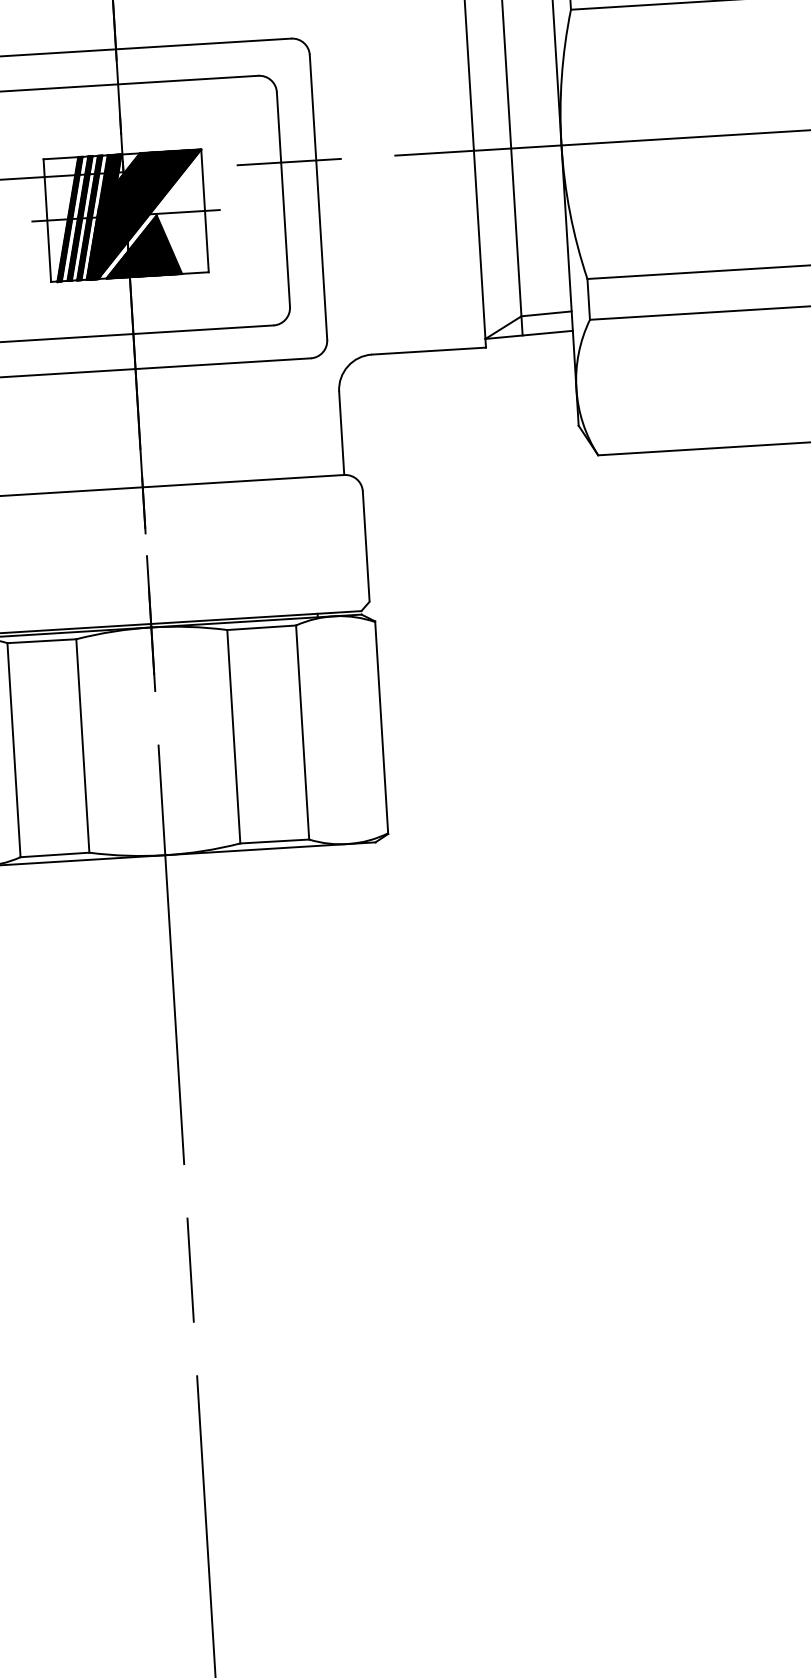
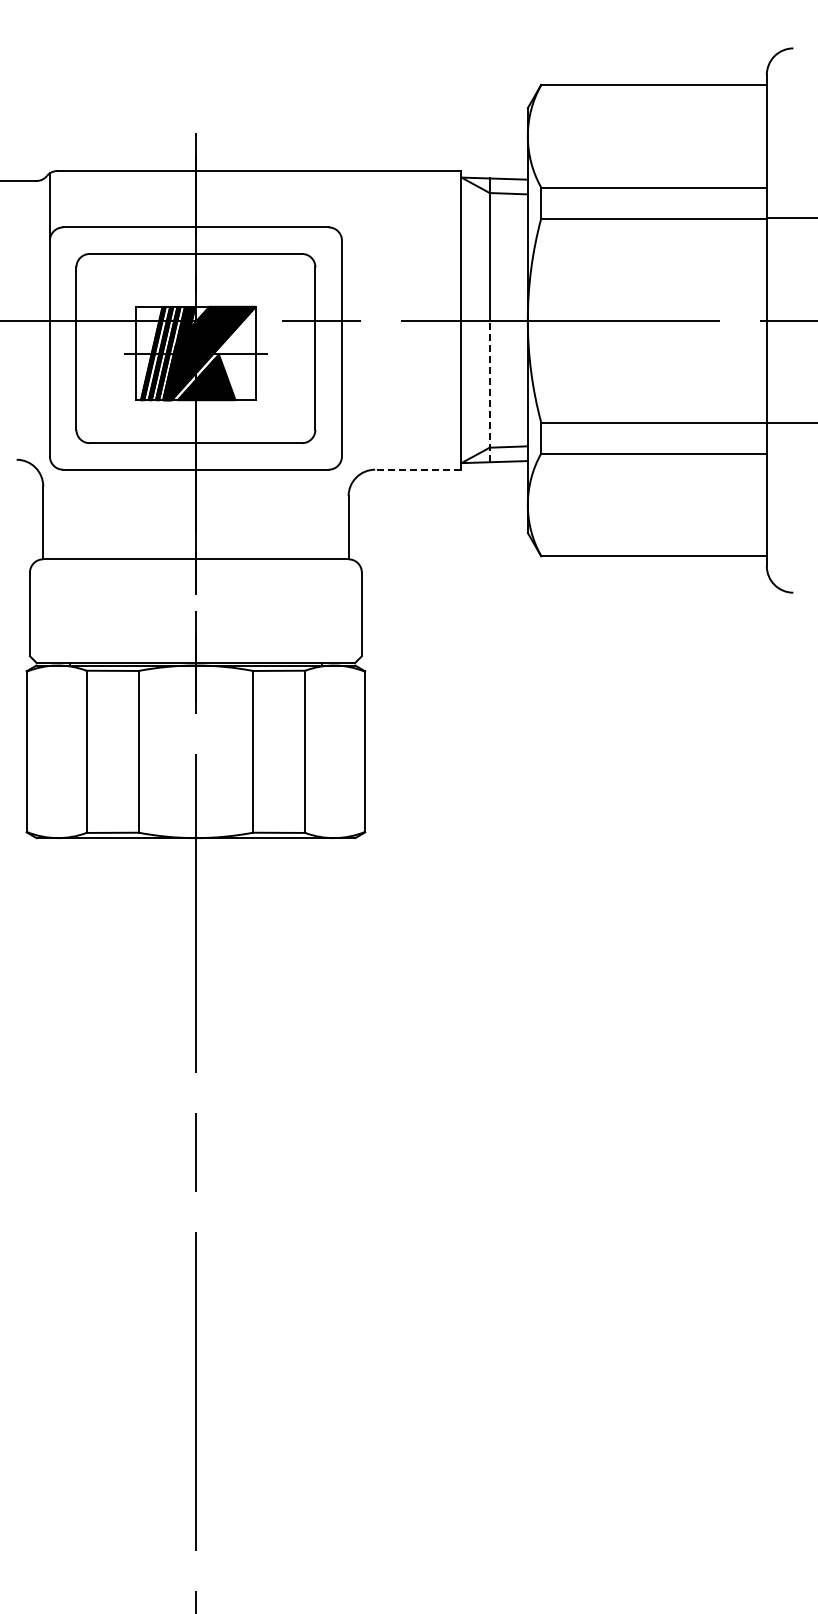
line: (516, 242) -> (489, 391), solid -> dashed
line: (427, 350) -> (417, 469), solid -> dashed

